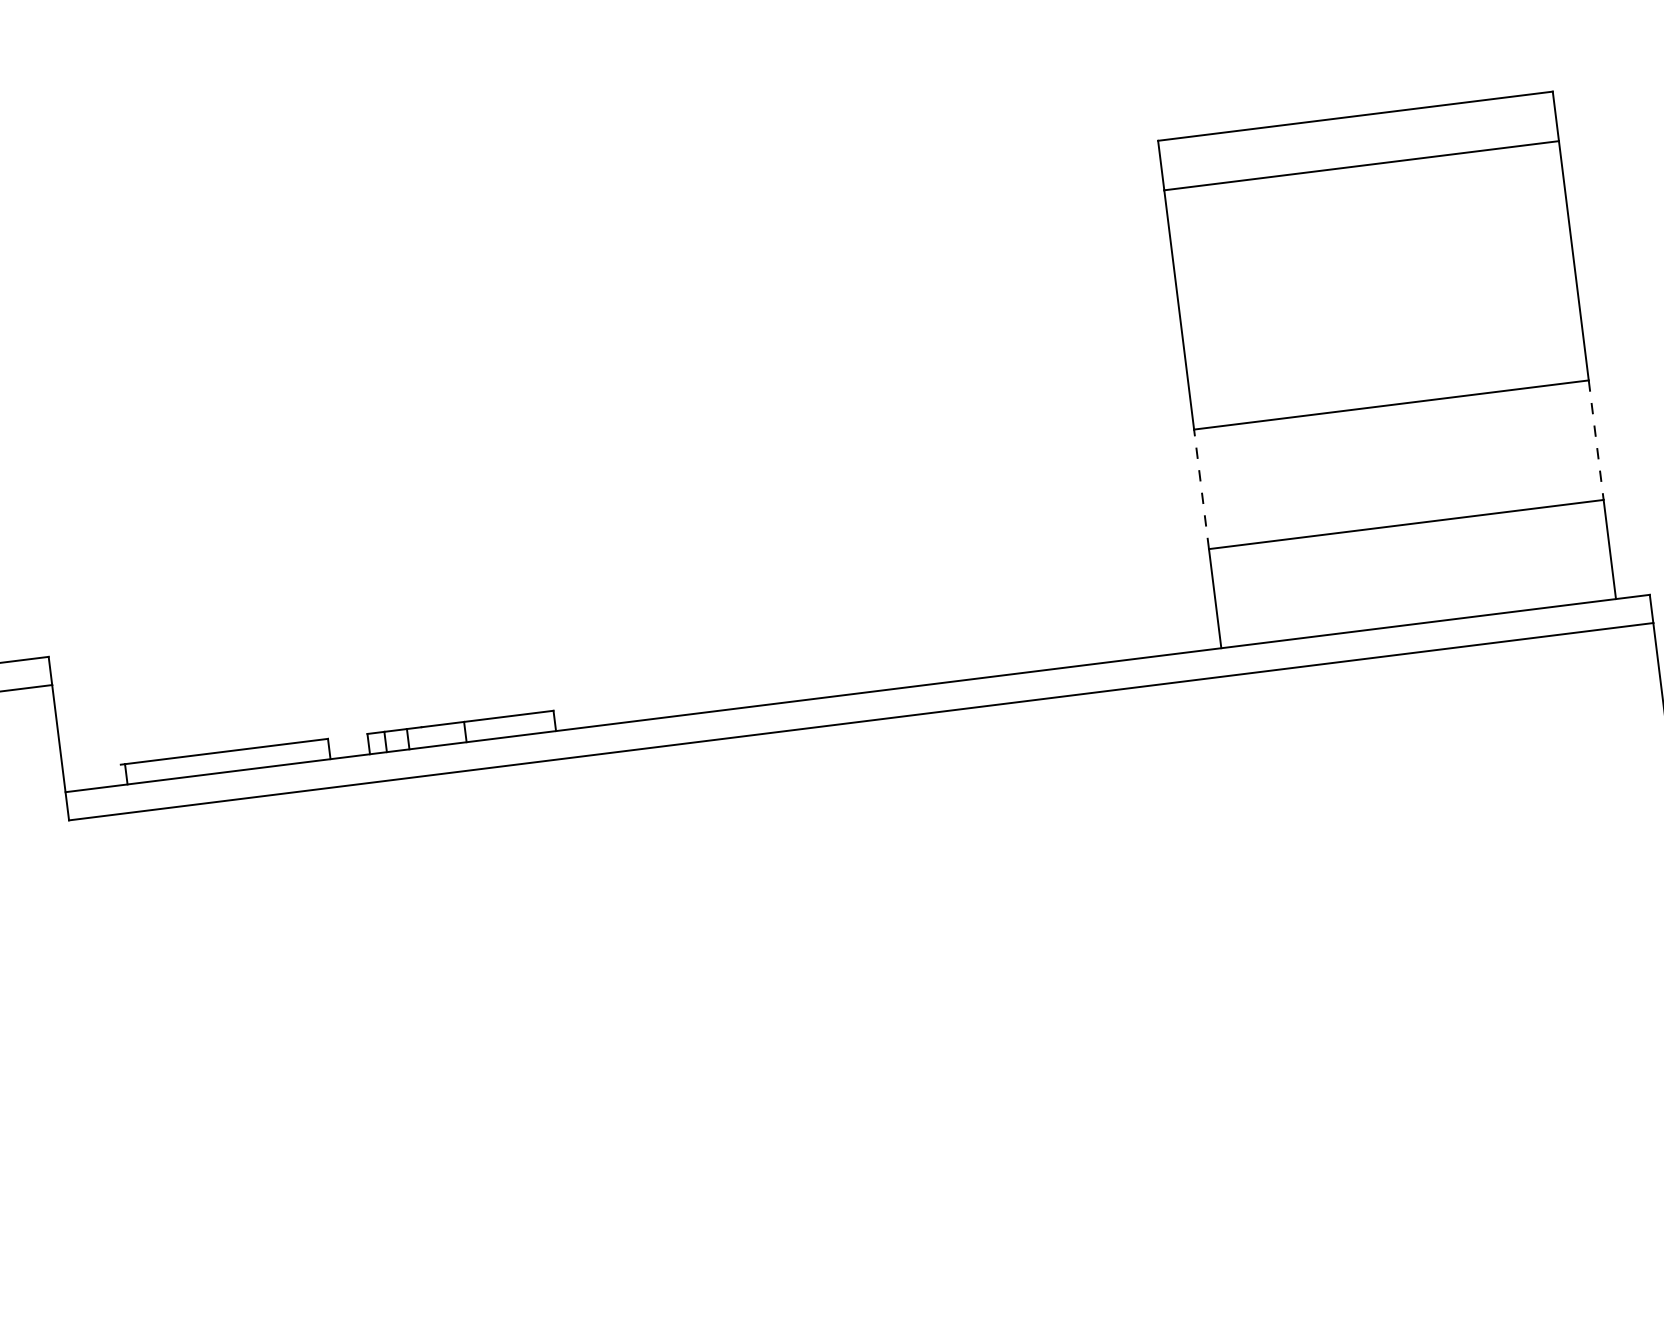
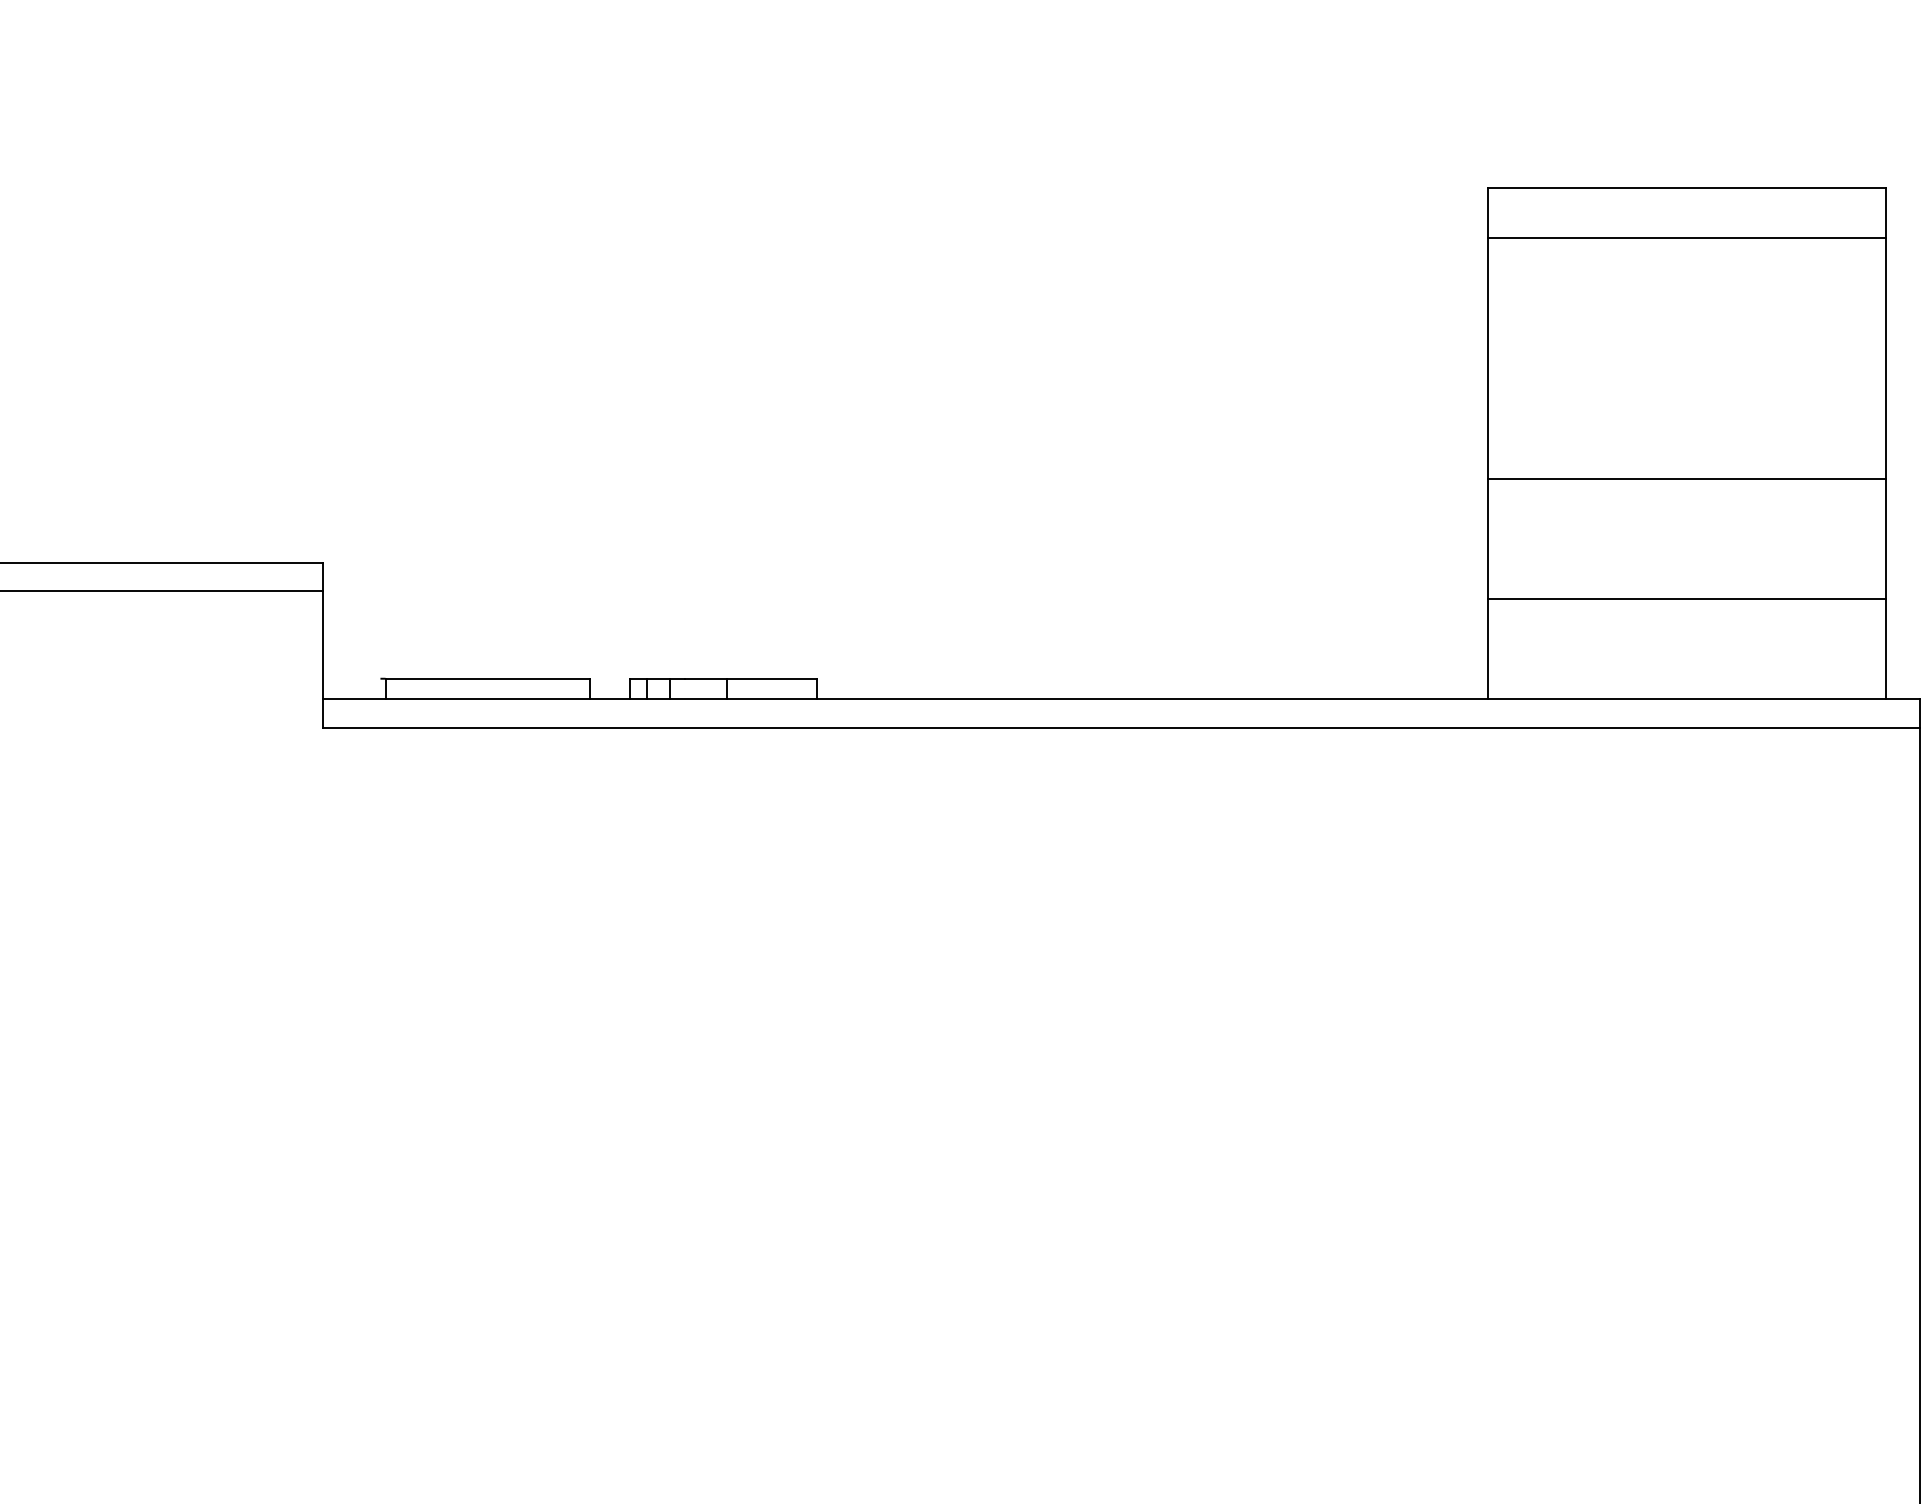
line: (1596, 440) -> (1885, 539), dashed -> solid
line: (1201, 488) -> (1487, 538), dashed -> solid

